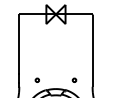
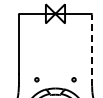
line: (92, 51) -> (92, 50), solid -> dashed

